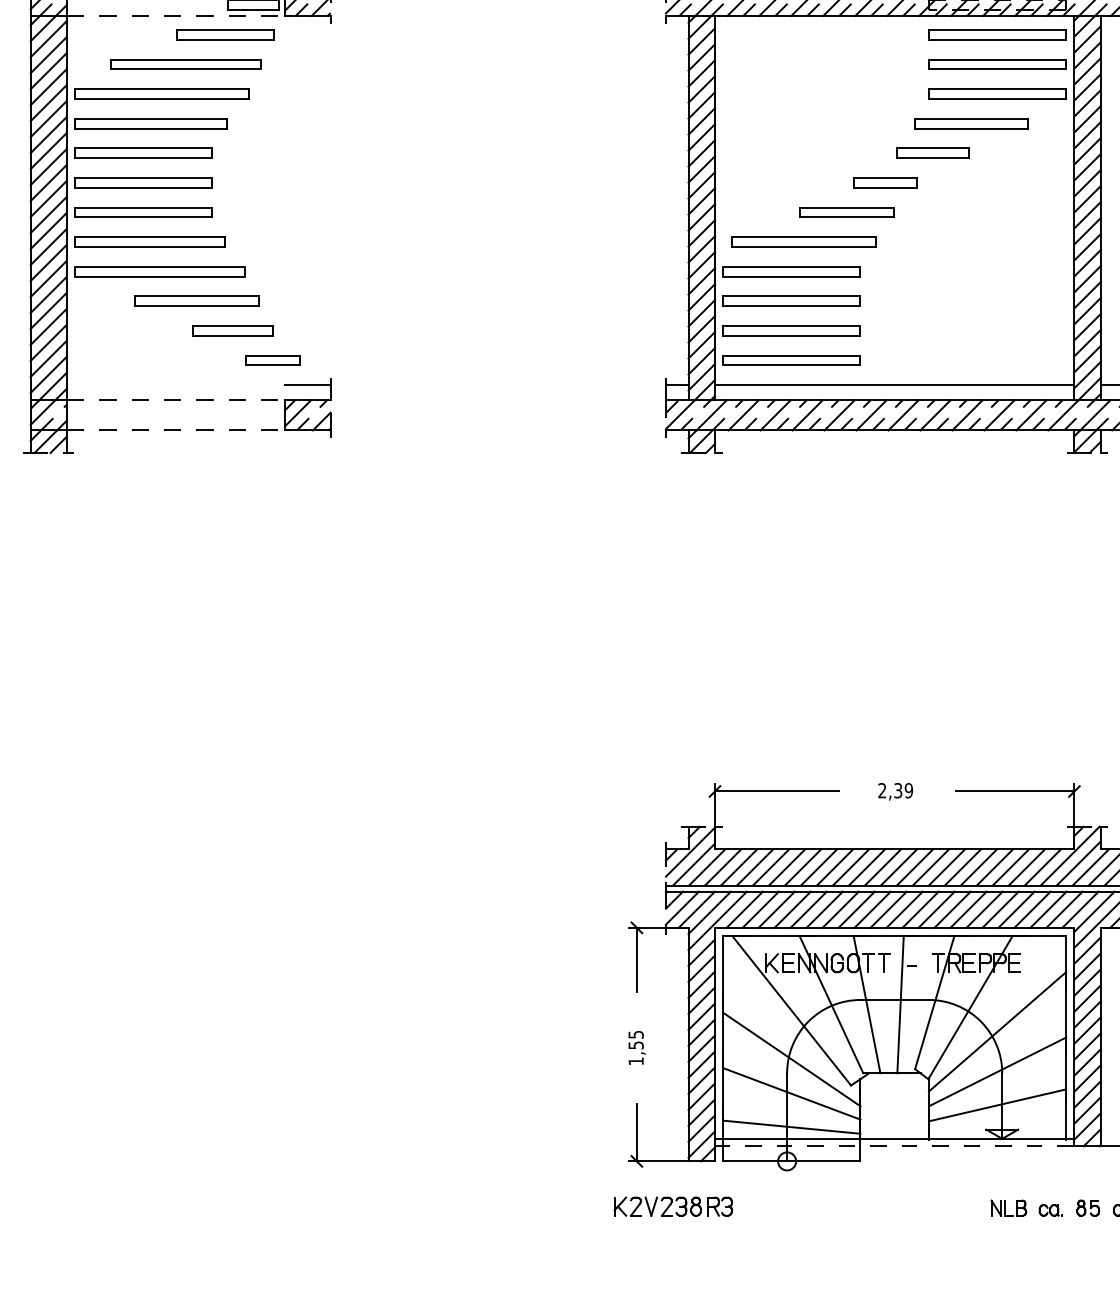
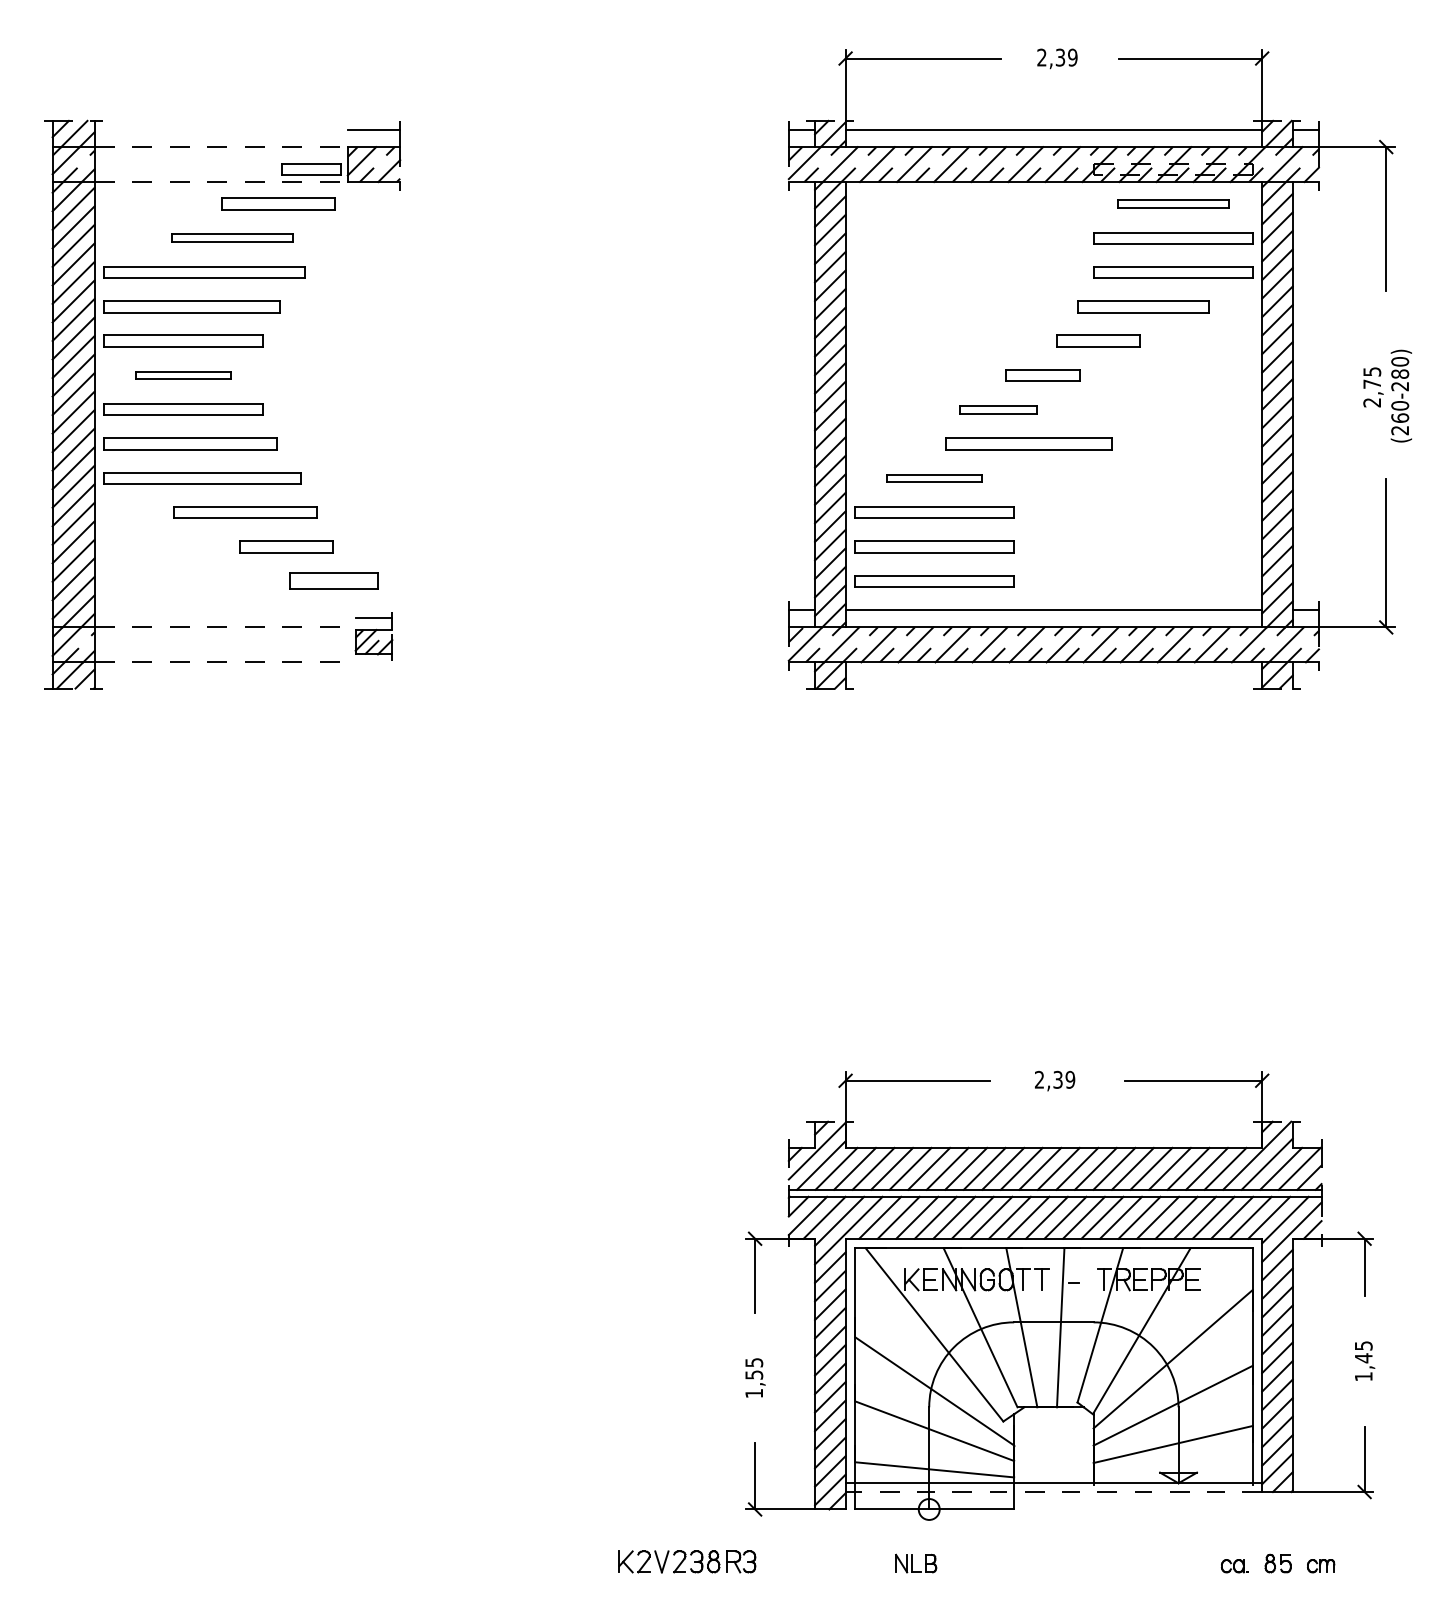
part: (997, 34) -> (1173, 203), size x0.7
part: (185, 64) -> (232, 238), size x0.7
part: (143, 182) -> (183, 375), size x0.6
part: (846, 212) -> (998, 409), size x0.7
part: (803, 241) -> (1028, 443), moved
part: (791, 271) -> (934, 478), size x0.6
part: (273, 360) -> (333, 581), size x1.4
part: (307, 407) -> (373, 635), size x0.7
part: (673, 1206) -> (687, 1561), moved
part: (1009, 1208) -> (916, 1563), moved

